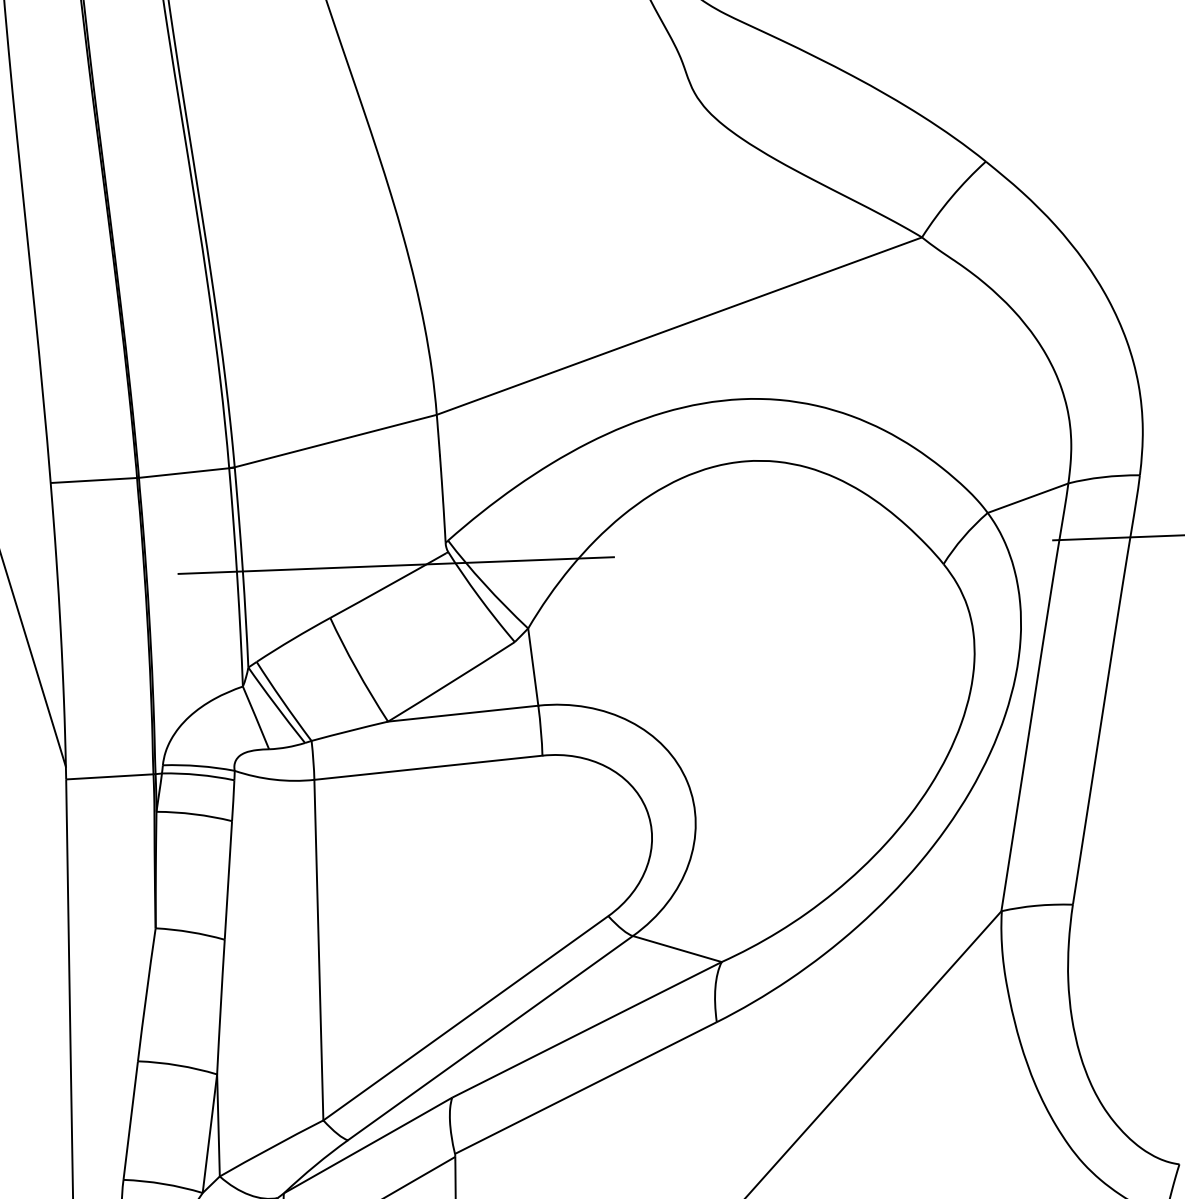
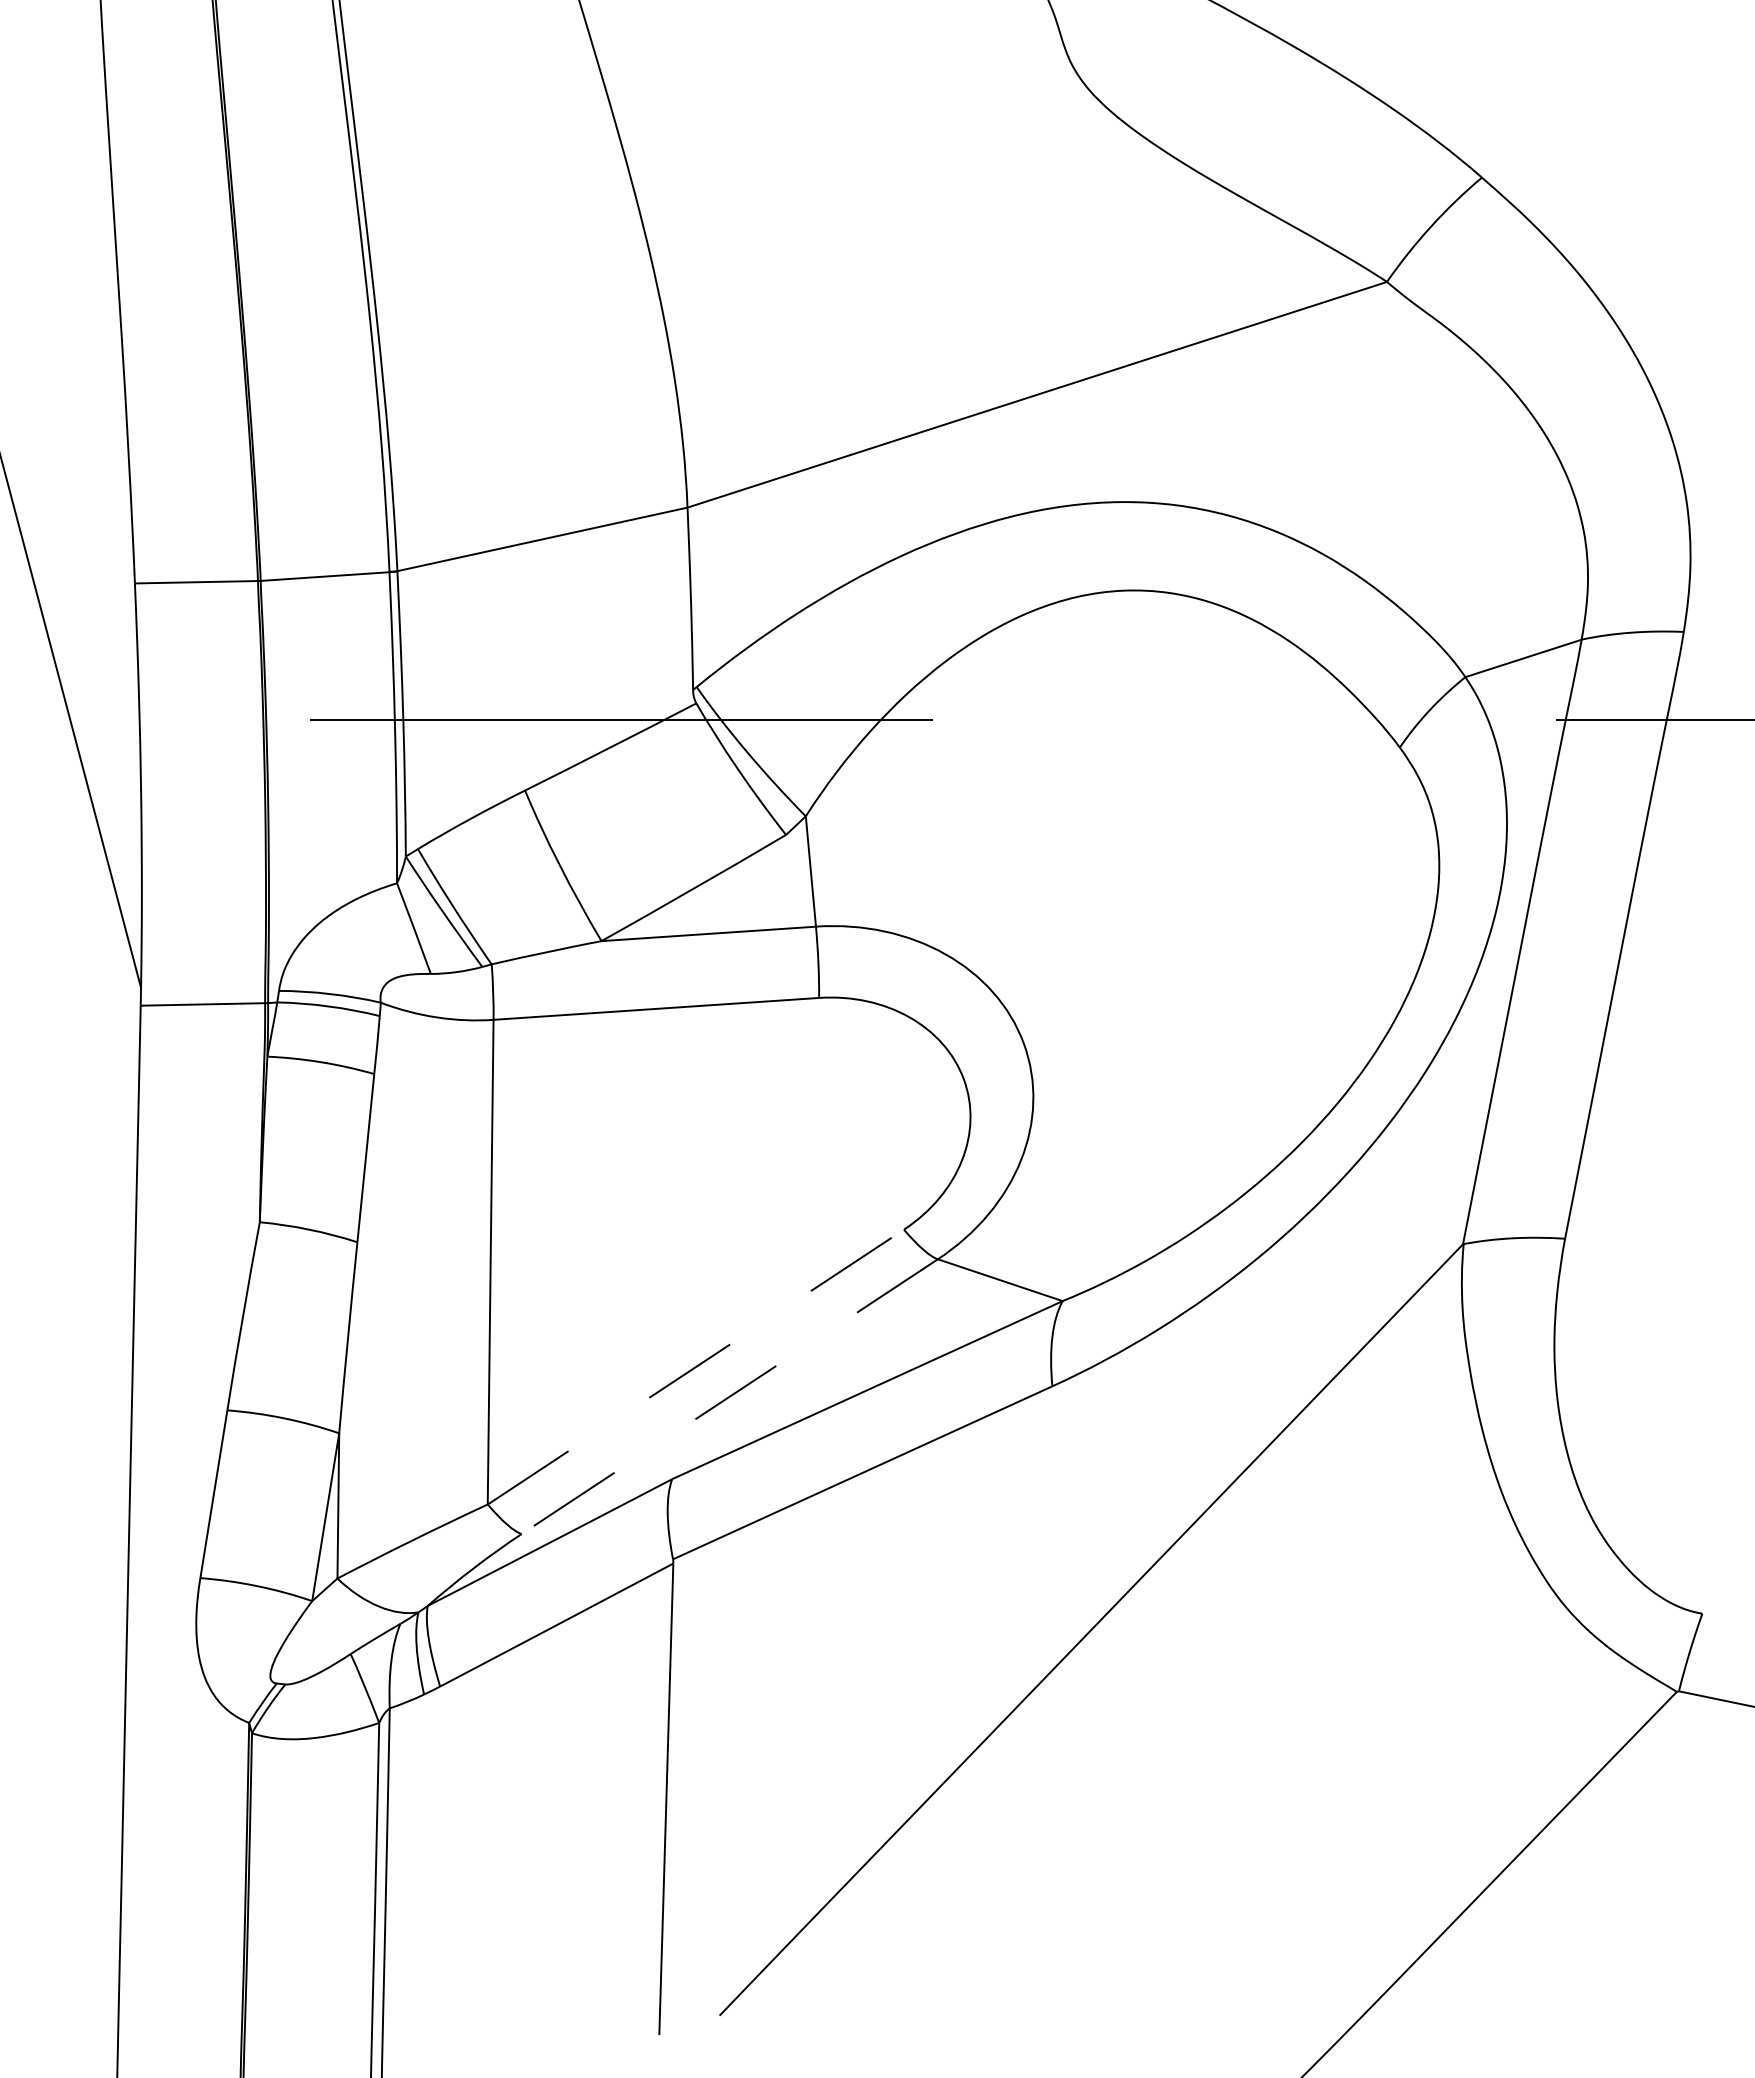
line: (466, 1017) -> (696, 1366), solid -> dashed
line: (490, 1038) -> (729, 1396), solid -> dashed

